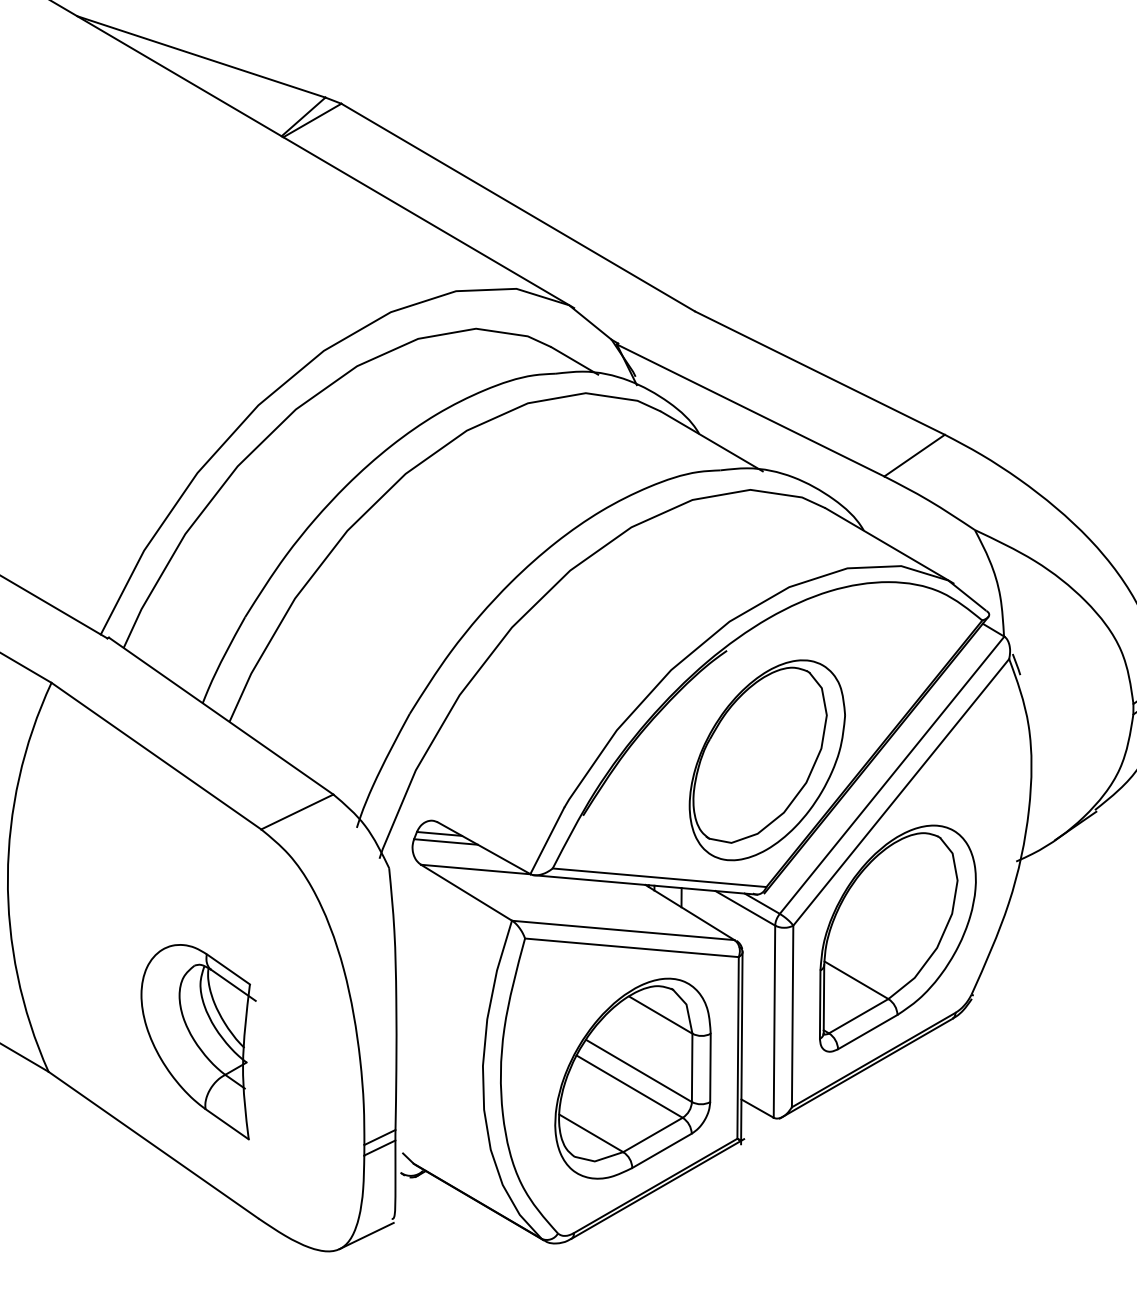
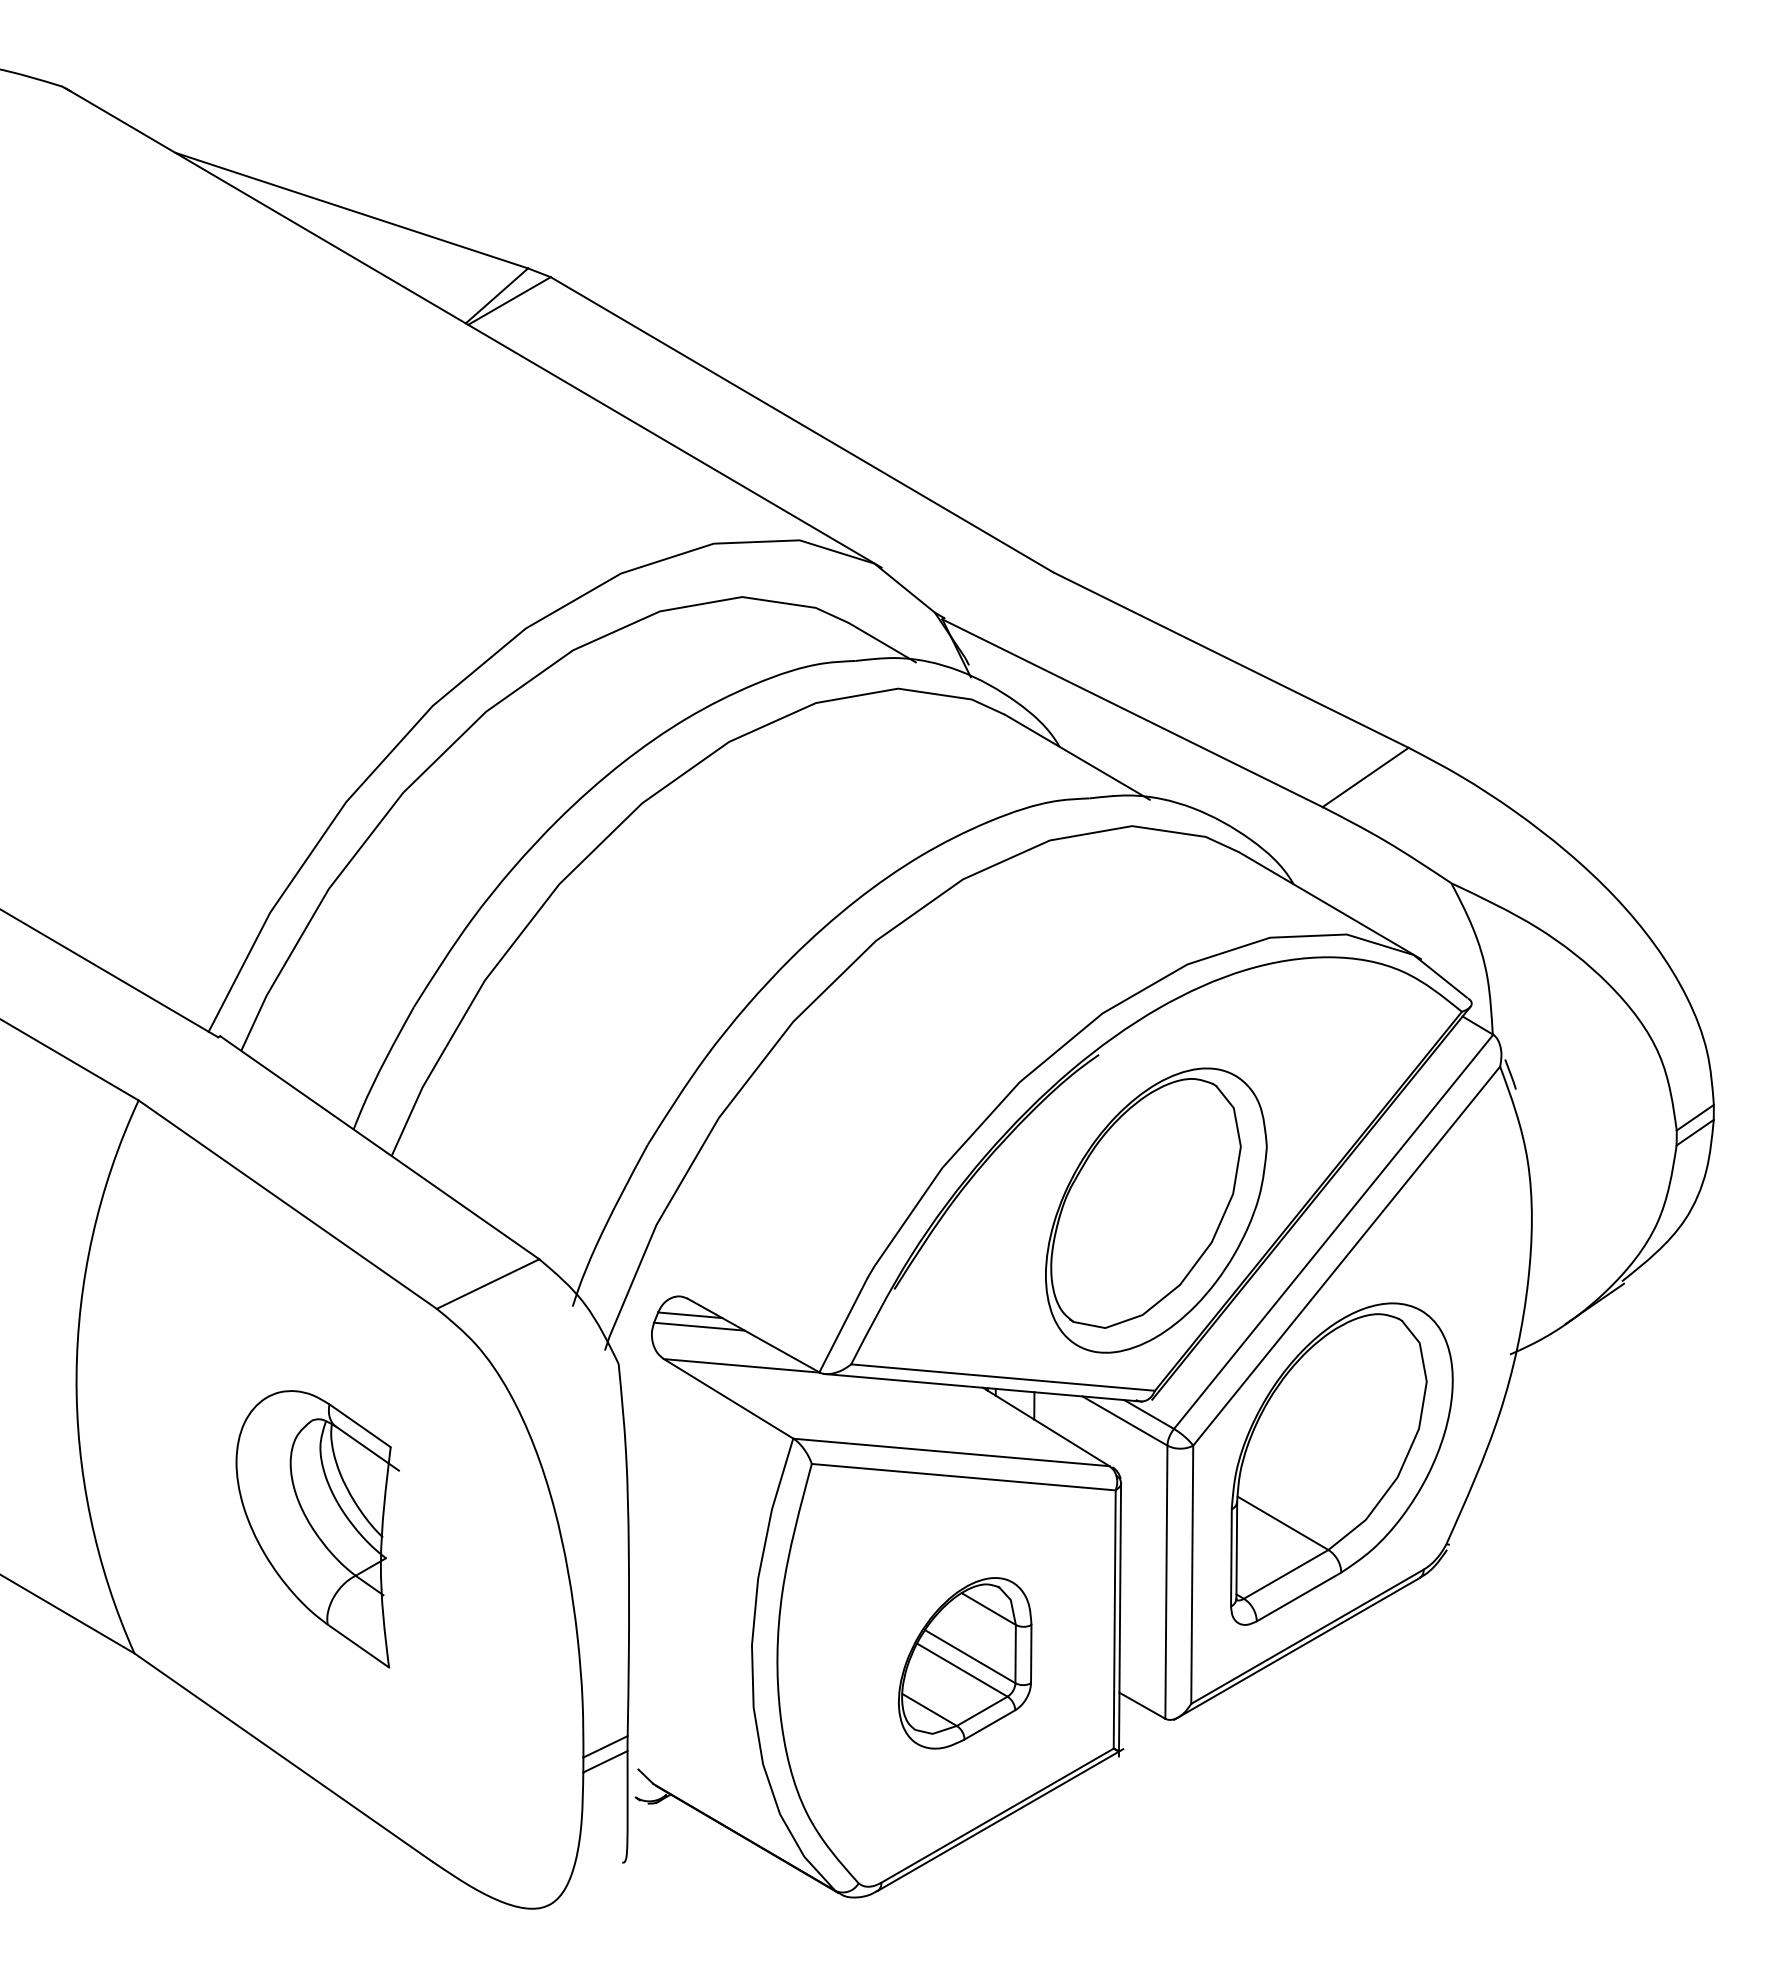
part: (198, 1042) -> (317, 1529), moved
part: (632, 1078) -> (964, 1663), size x0.6
line: (366, 1235) -> (586, 1886), removed

